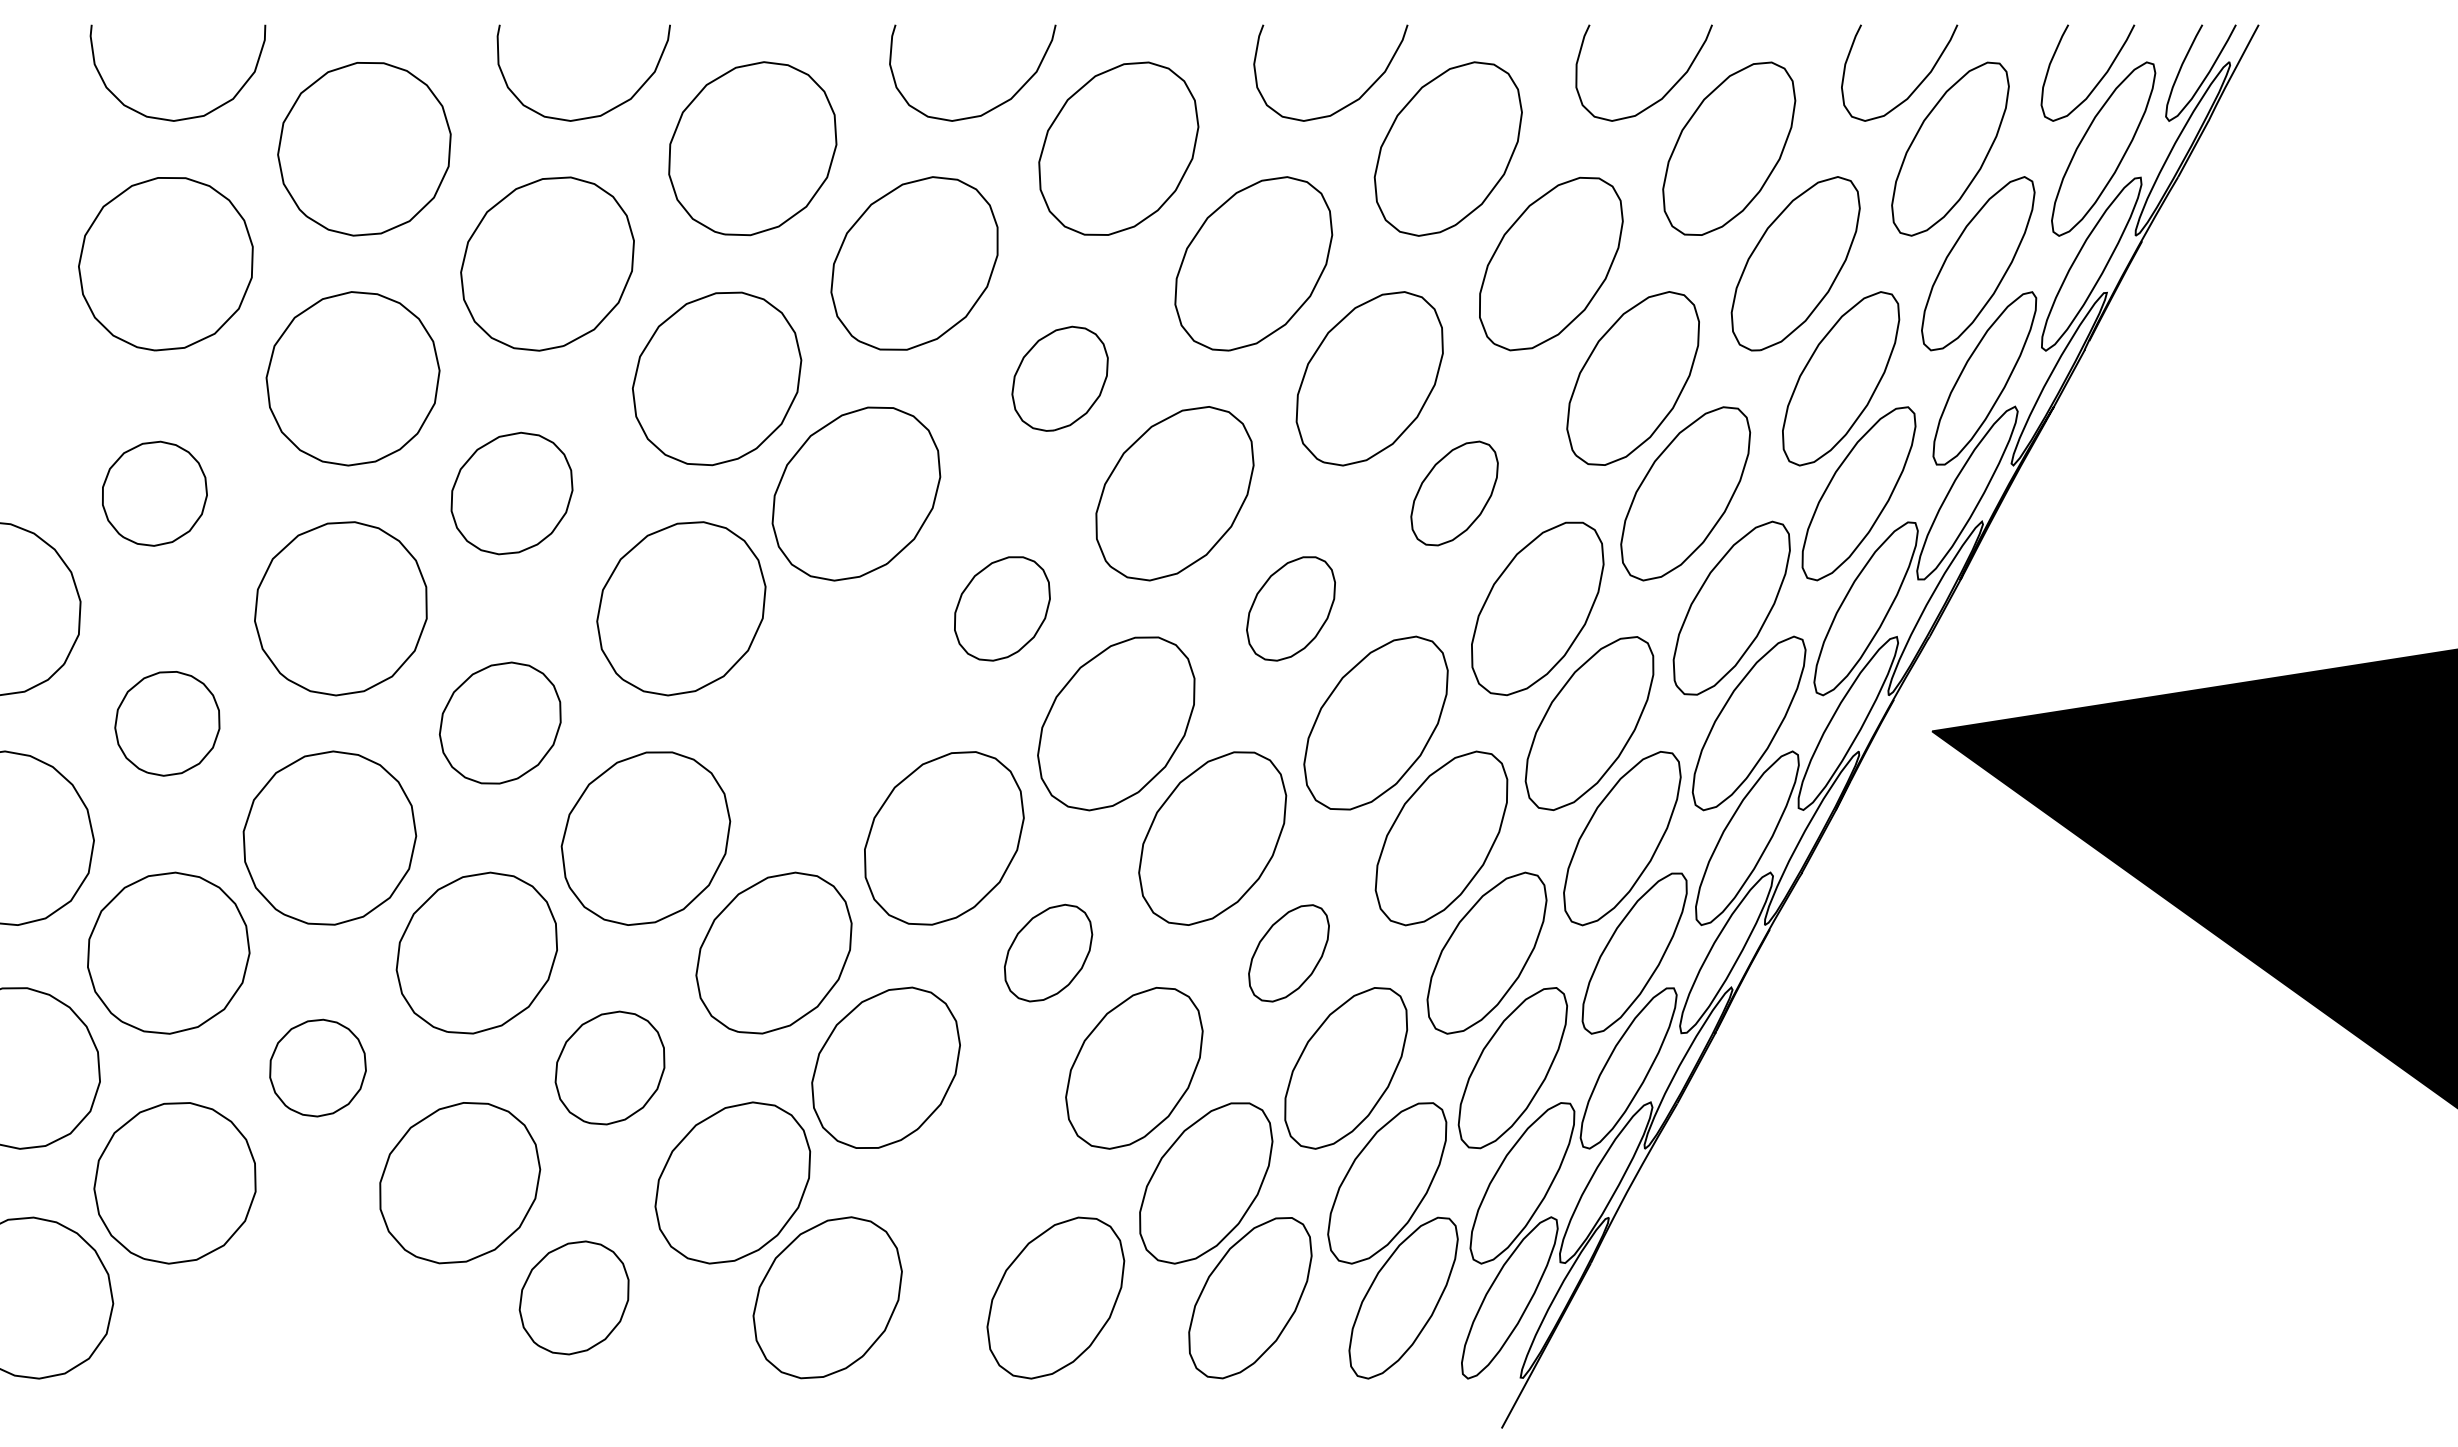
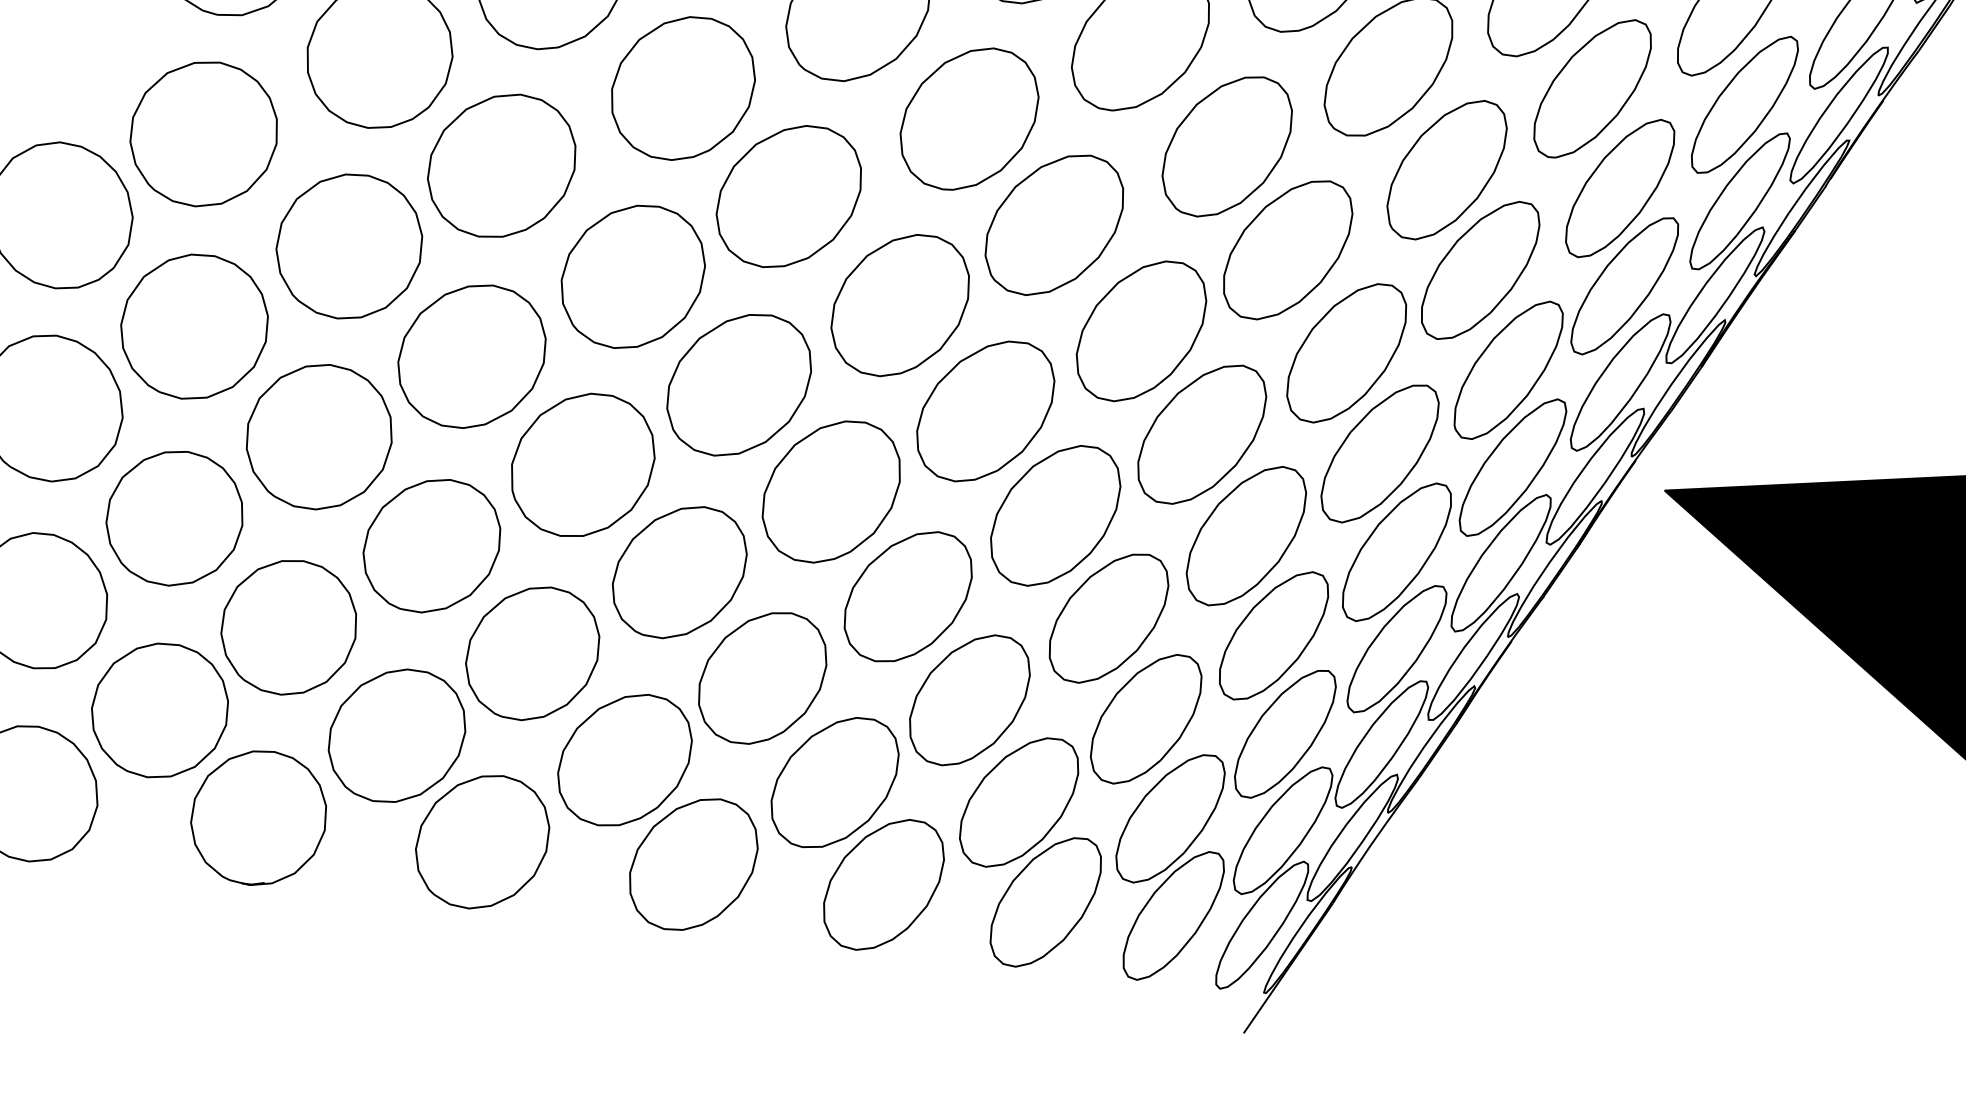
part: (1059, 378) -> (968, 118), size x1.67
part: (154, 493) -> (204, 133), size x1.67
part: (511, 493) -> (501, 165), size x1.43
part: (1454, 493) -> (1287, 249), size x1.67
part: (1002, 608) -> (900, 305), size x1.67
part: (1290, 608) -> (1140, 331), size x1.67
part: (500, 722) -> (472, 355), size x1.43
part: (167, 723) -> (194, 326), size x1.67
part: (821, 723) -> (739, 385), added
part: (1048, 952) -> (908, 596), size x1.67
part: (1288, 953) -> (1108, 618), size x1.67
part: (317, 1067) -> (288, 626), size x1.67
part: (609, 1067) -> (532, 652), size x1.43
part: (984, 1183) -> (834, 783), added
part: (305, 1297) -> (258, 817), added
part: (573, 1297) -> (481, 841), size x1.43

